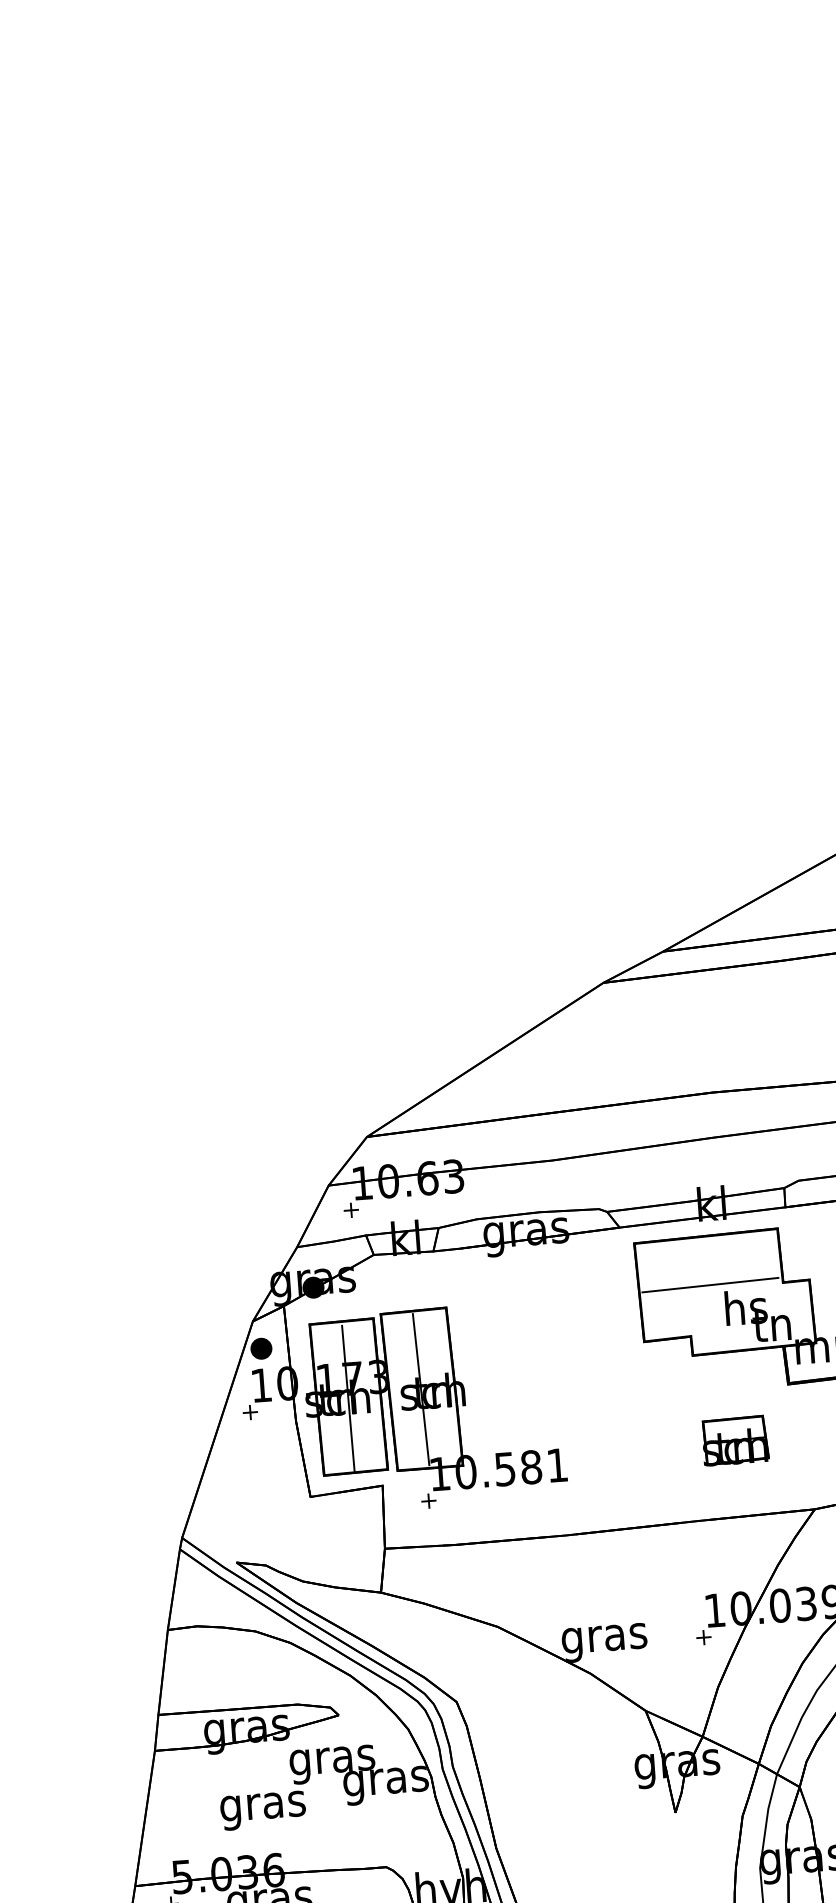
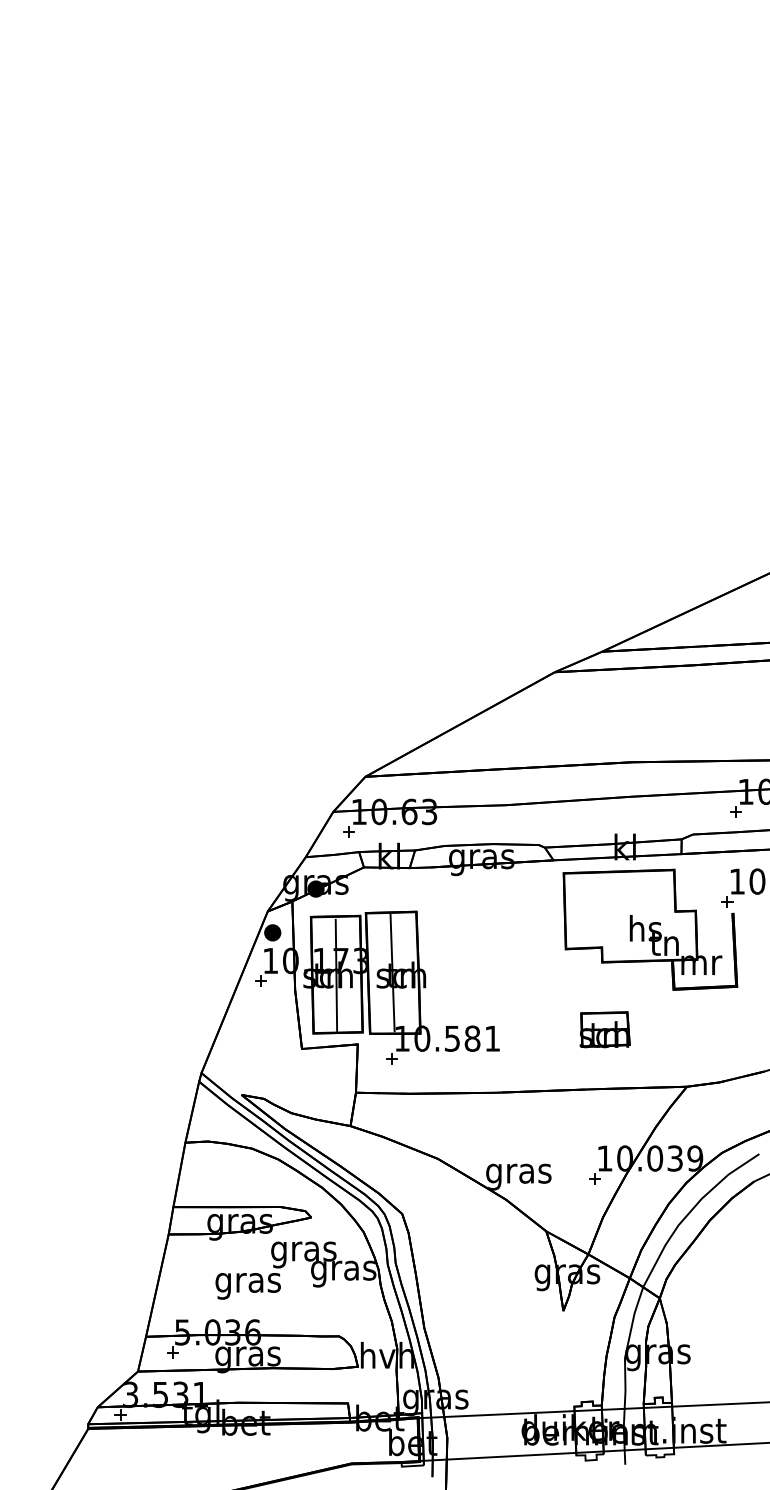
line: (710, 1285) -> (619, 909), removed
part: (734, 1440) -> (604, 1029), moved

